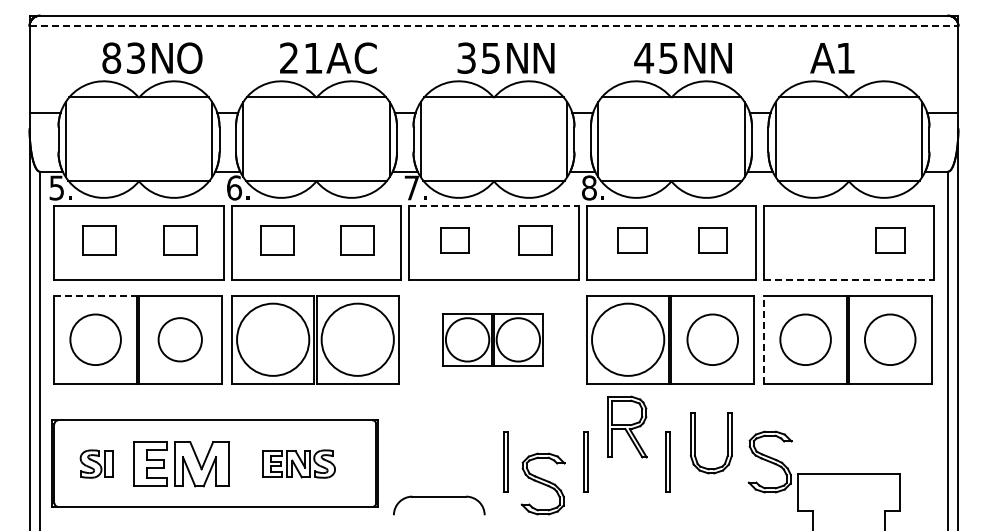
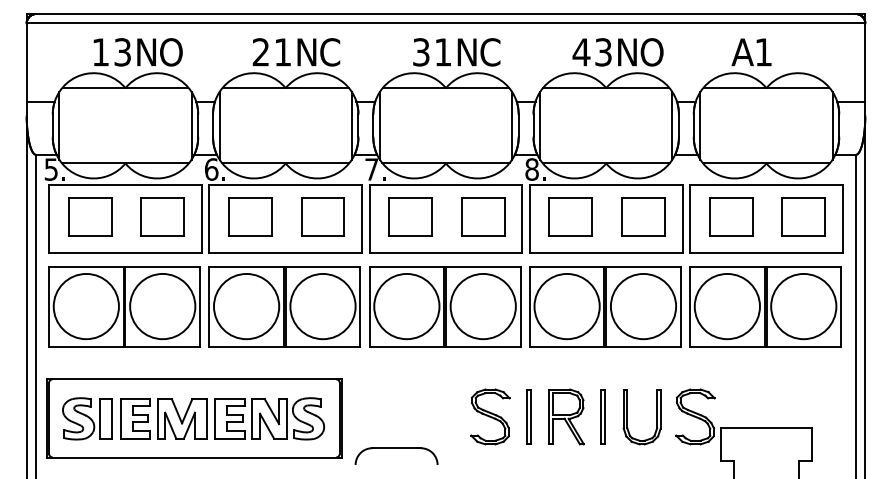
line: (494, 26) -> (446, 23), dashed -> solid
text: (111, 57) -> (100, 51), 8 -> 1
text: (543, 57) -> (490, 51), N -> C
text: (668, 57) -> (603, 51), 5 -> 3
text: (721, 57) -> (651, 51), N -> O
text: (338, 58) -> (305, 52), A -> N
text: (490, 58) -> (442, 52), 5 -> 1
line: (494, 205) -> (446, 185), dashed -> solid
part: (99, 240) -> (89, 216), size x1.43
part: (180, 240) -> (162, 216), size x1.43
part: (277, 240) -> (250, 216), size x1.43
part: (357, 240) -> (322, 216), size x1.43
part: (454, 240) -> (410, 216), size x1.67
part: (535, 240) -> (483, 216), size x1.43
part: (632, 240) -> (571, 216), size x1.67
part: (712, 240) -> (643, 216), size x1.67
part: (809, 240) -> (730, 216), added
part: (890, 240) -> (803, 216), size x1.67
line: (848, 279) -> (766, 252), dashed -> solid
line: (96, 296) -> (87, 267), dashed -> solid
circle: (95, 339) -> (86, 306), size x1.43
circle: (180, 339) -> (162, 306), size x1.67
part: (492, 339) -> (444, 306), size x1.67
circle: (712, 339) -> (643, 306), size x1.43
circle: (805, 339) -> (727, 306), size x1.43
circle: (890, 339) -> (803, 306), size x1.43
line: (764, 340) -> (690, 307), dashed -> solid
part: (627, 426) -> (566, 416), moved
part: (695, 443) -> (627, 417), moved
part: (505, 461) -> (456, 416), removed
part: (96, 463) -> (87, 418), size x1.67
part: (298, 463) -> (269, 418), size x1.67
part: (542, 483) -> (489, 416), moved

